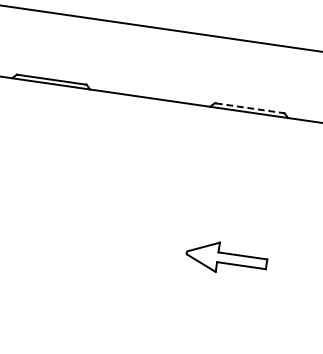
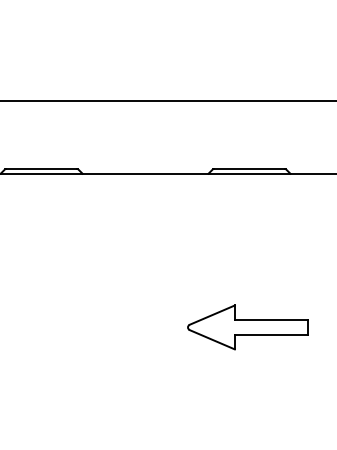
line: (249, 108) -> (249, 169), dashed -> solid
part: (226, 258) -> (247, 327), size x1.43

